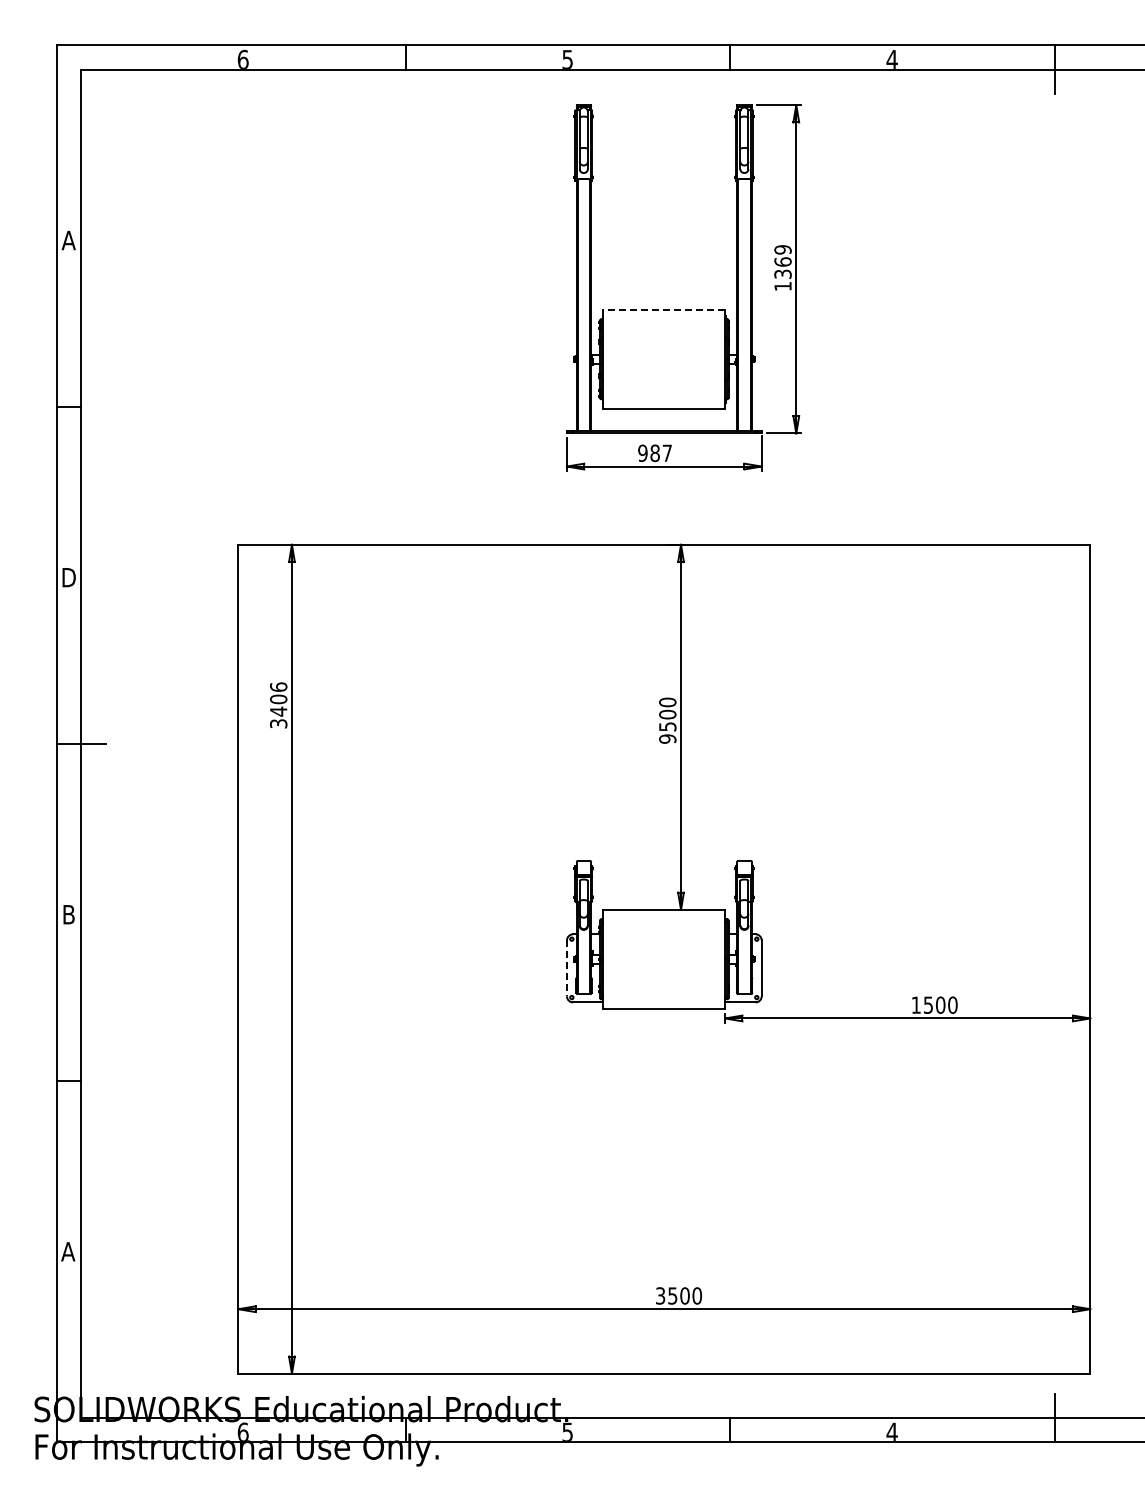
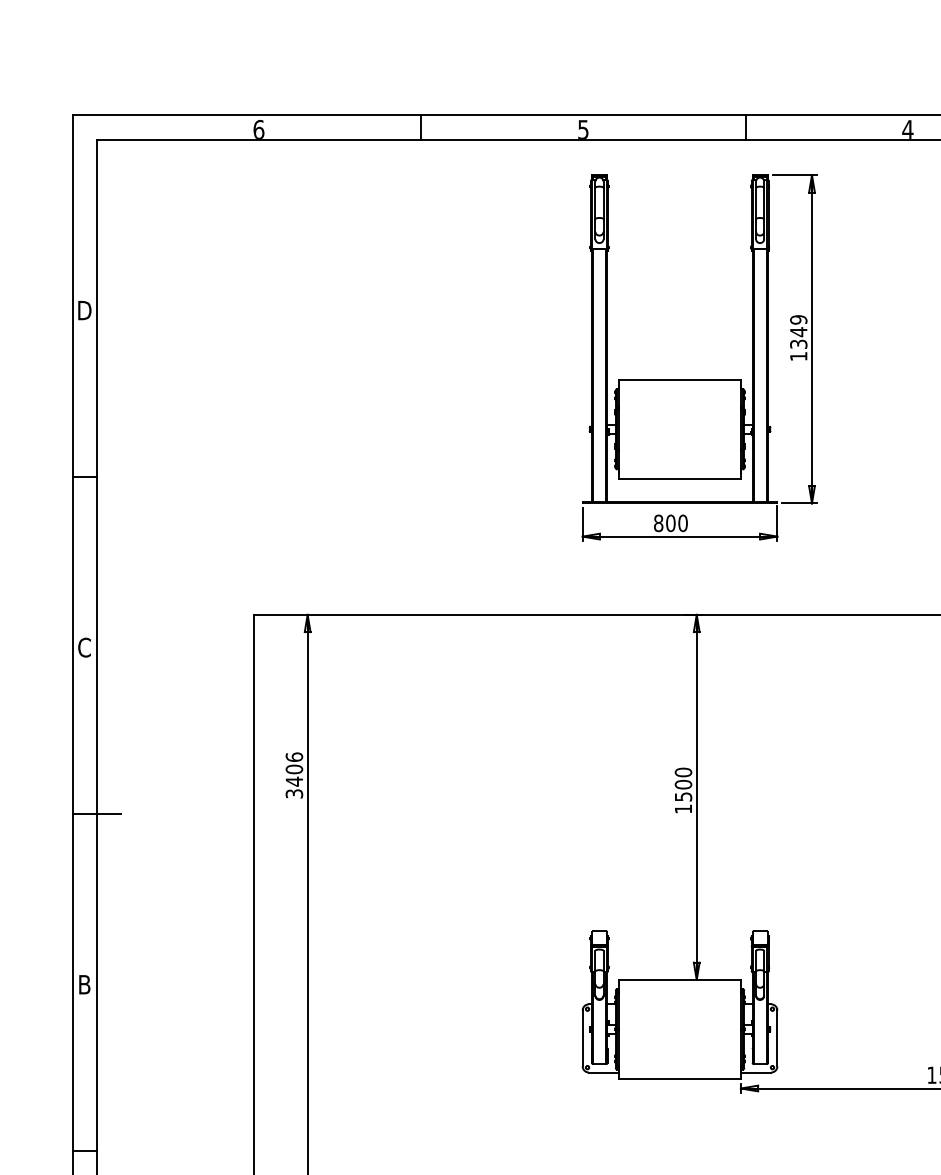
text: (68, 240) -> (84, 310), A -> D
text: (782, 262) -> (798, 332), 1369 -> 1349
line: (664, 309) -> (680, 379), dashed -> solid
text: (655, 453) -> (671, 523), 987 -> 800
text: (68, 577) -> (84, 647), D -> C
text: (667, 738) -> (683, 808), 9500 -> 1500
line: (566, 968) -> (582, 1038), dashed -> solid

